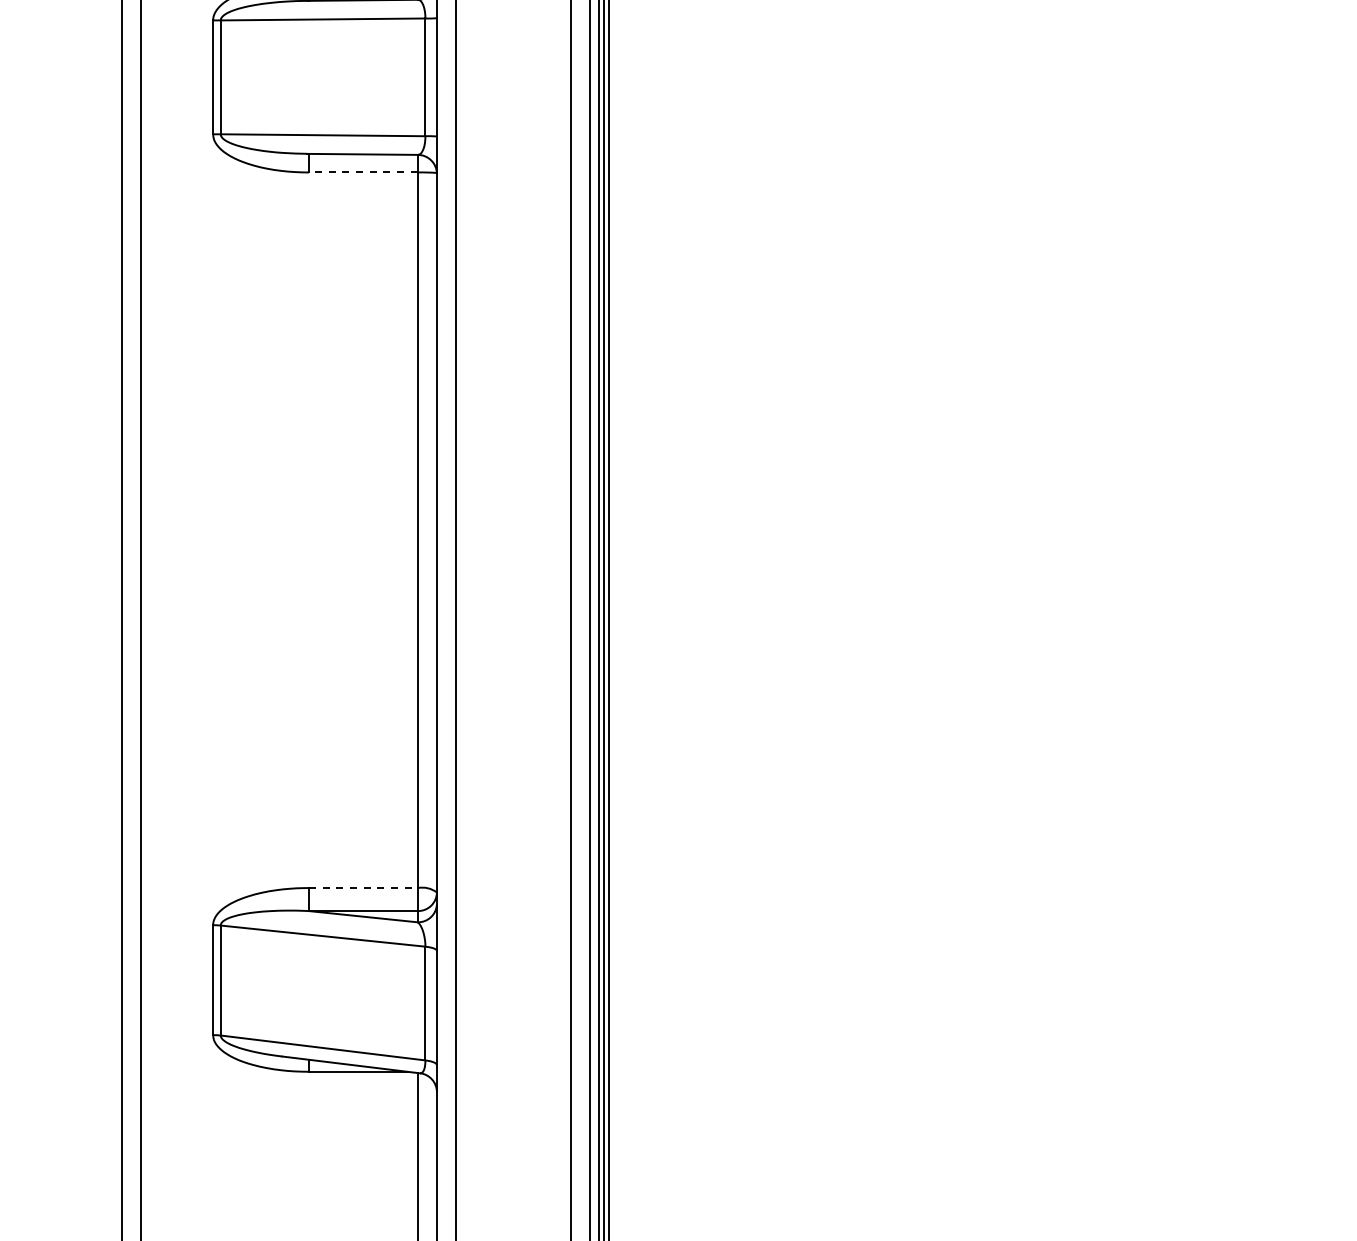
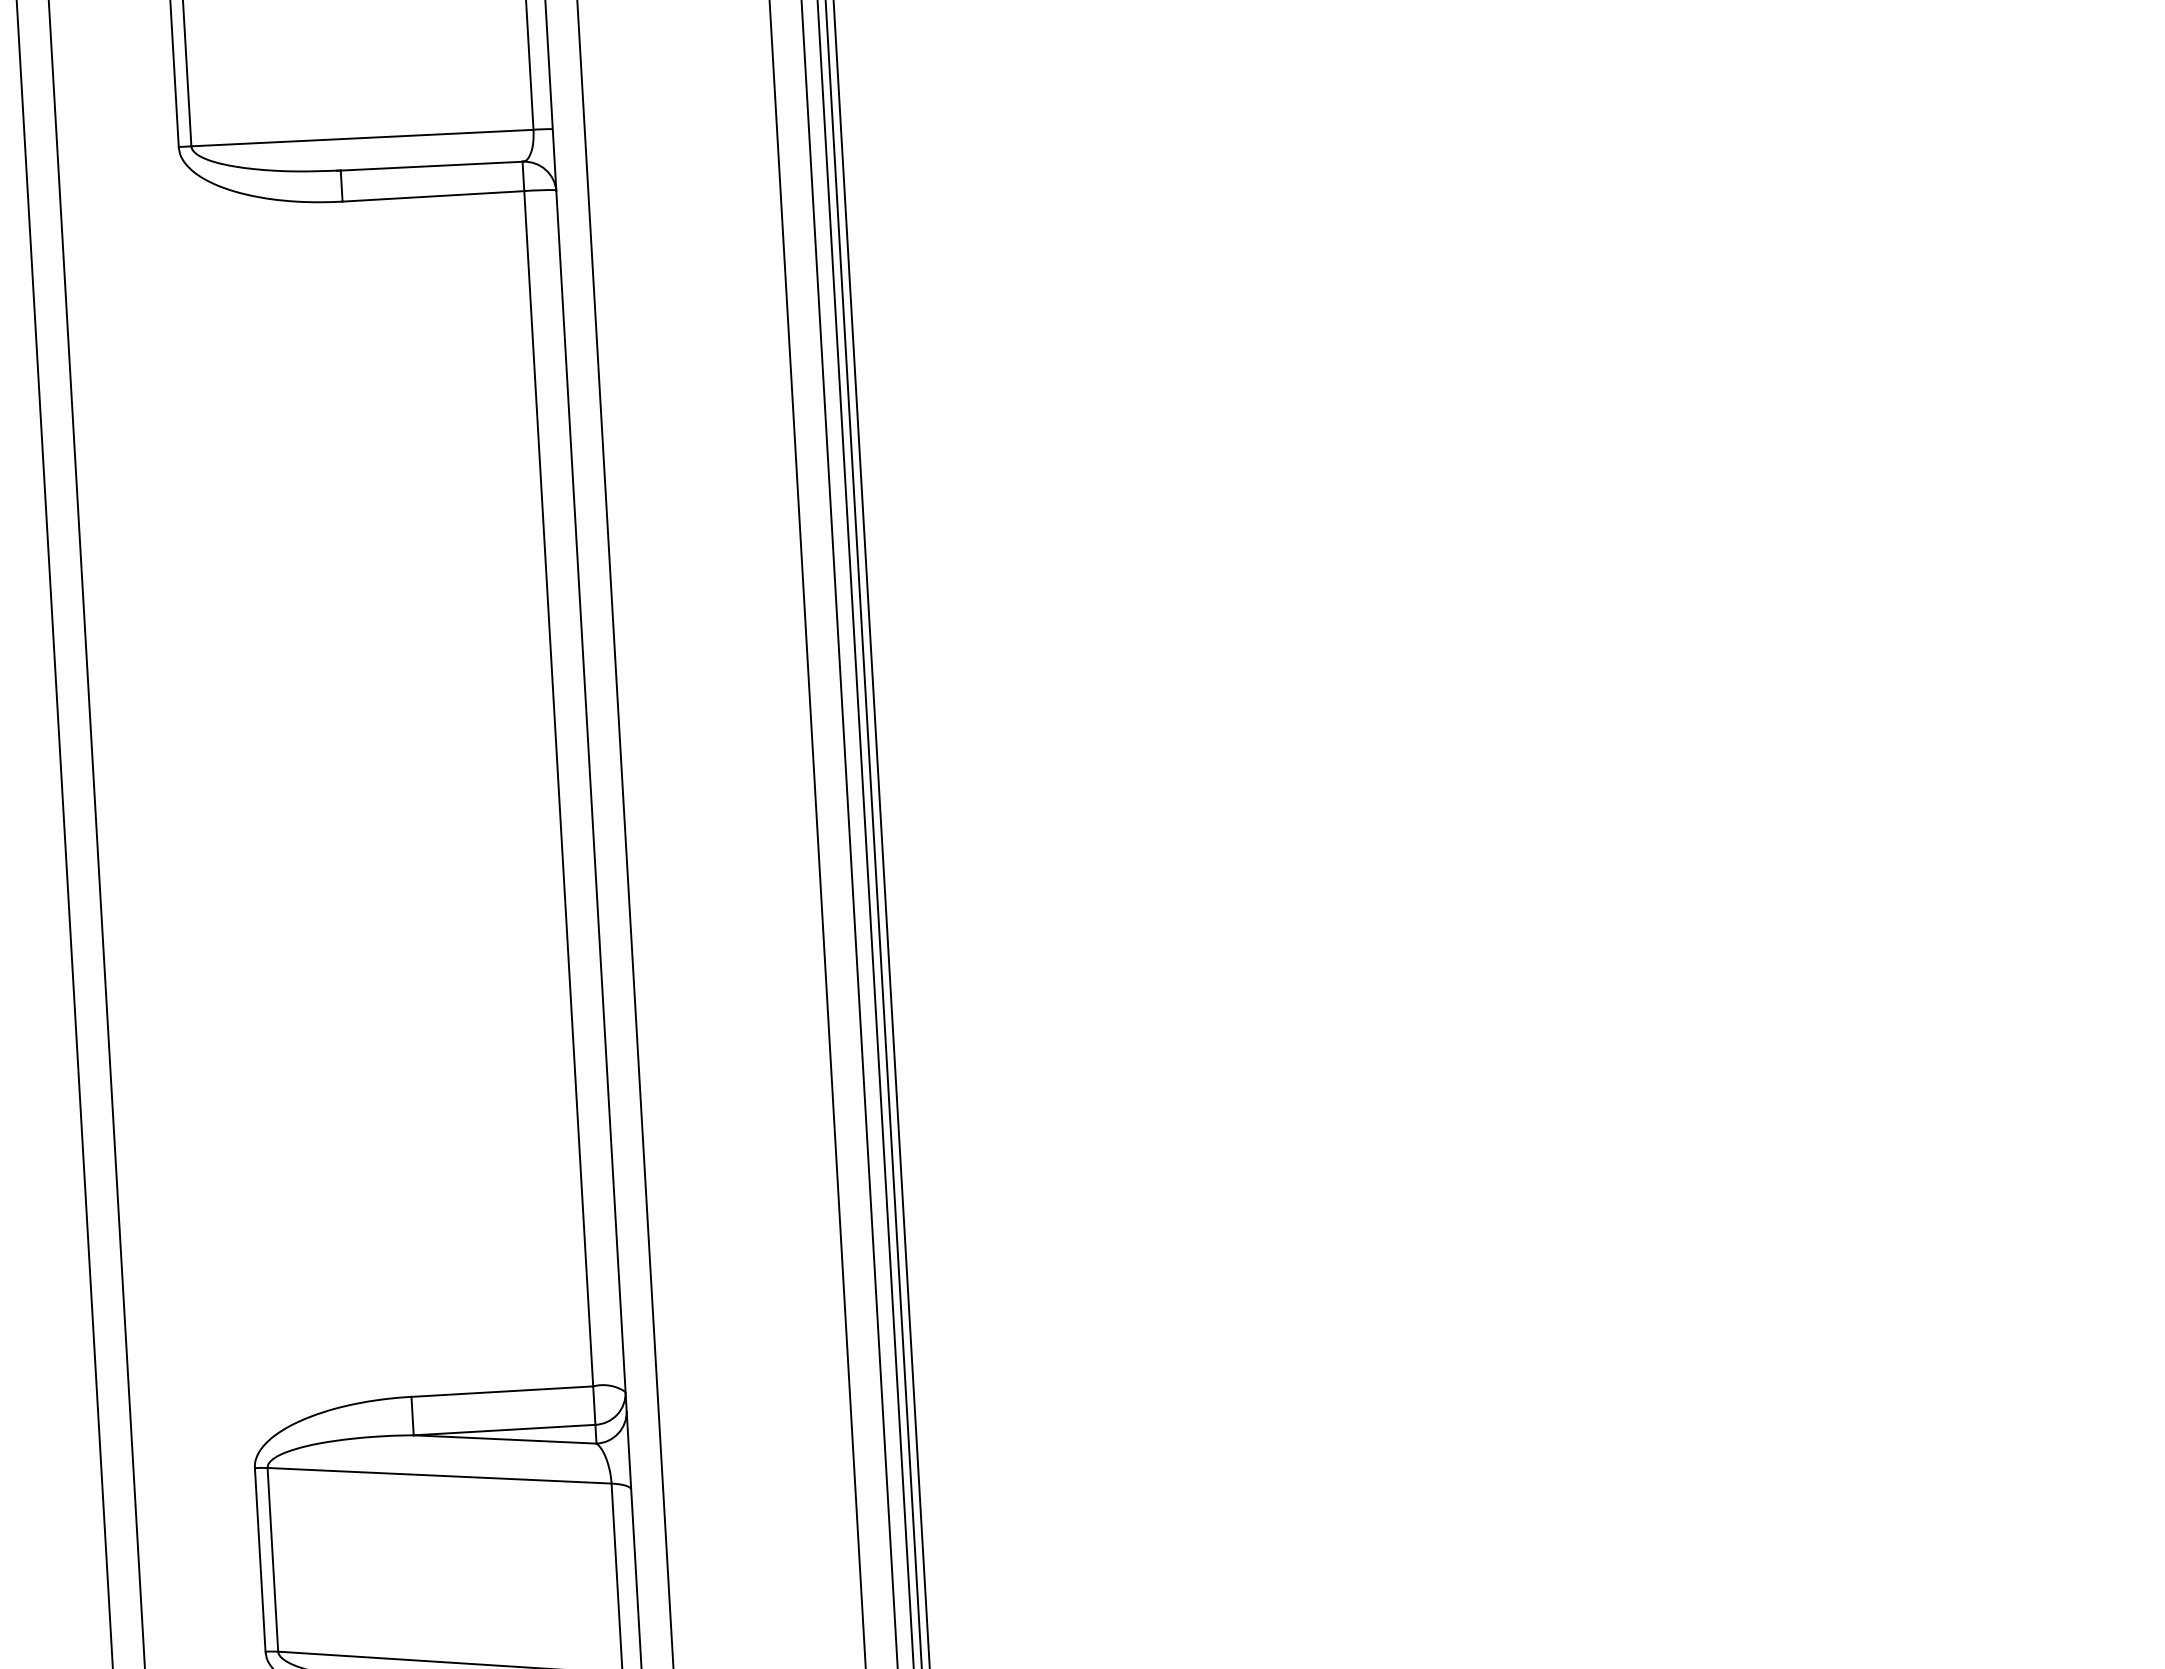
line: (362, 172) -> (431, 196), dashed -> solid
line: (363, 888) -> (502, 1392), dashed -> solid

